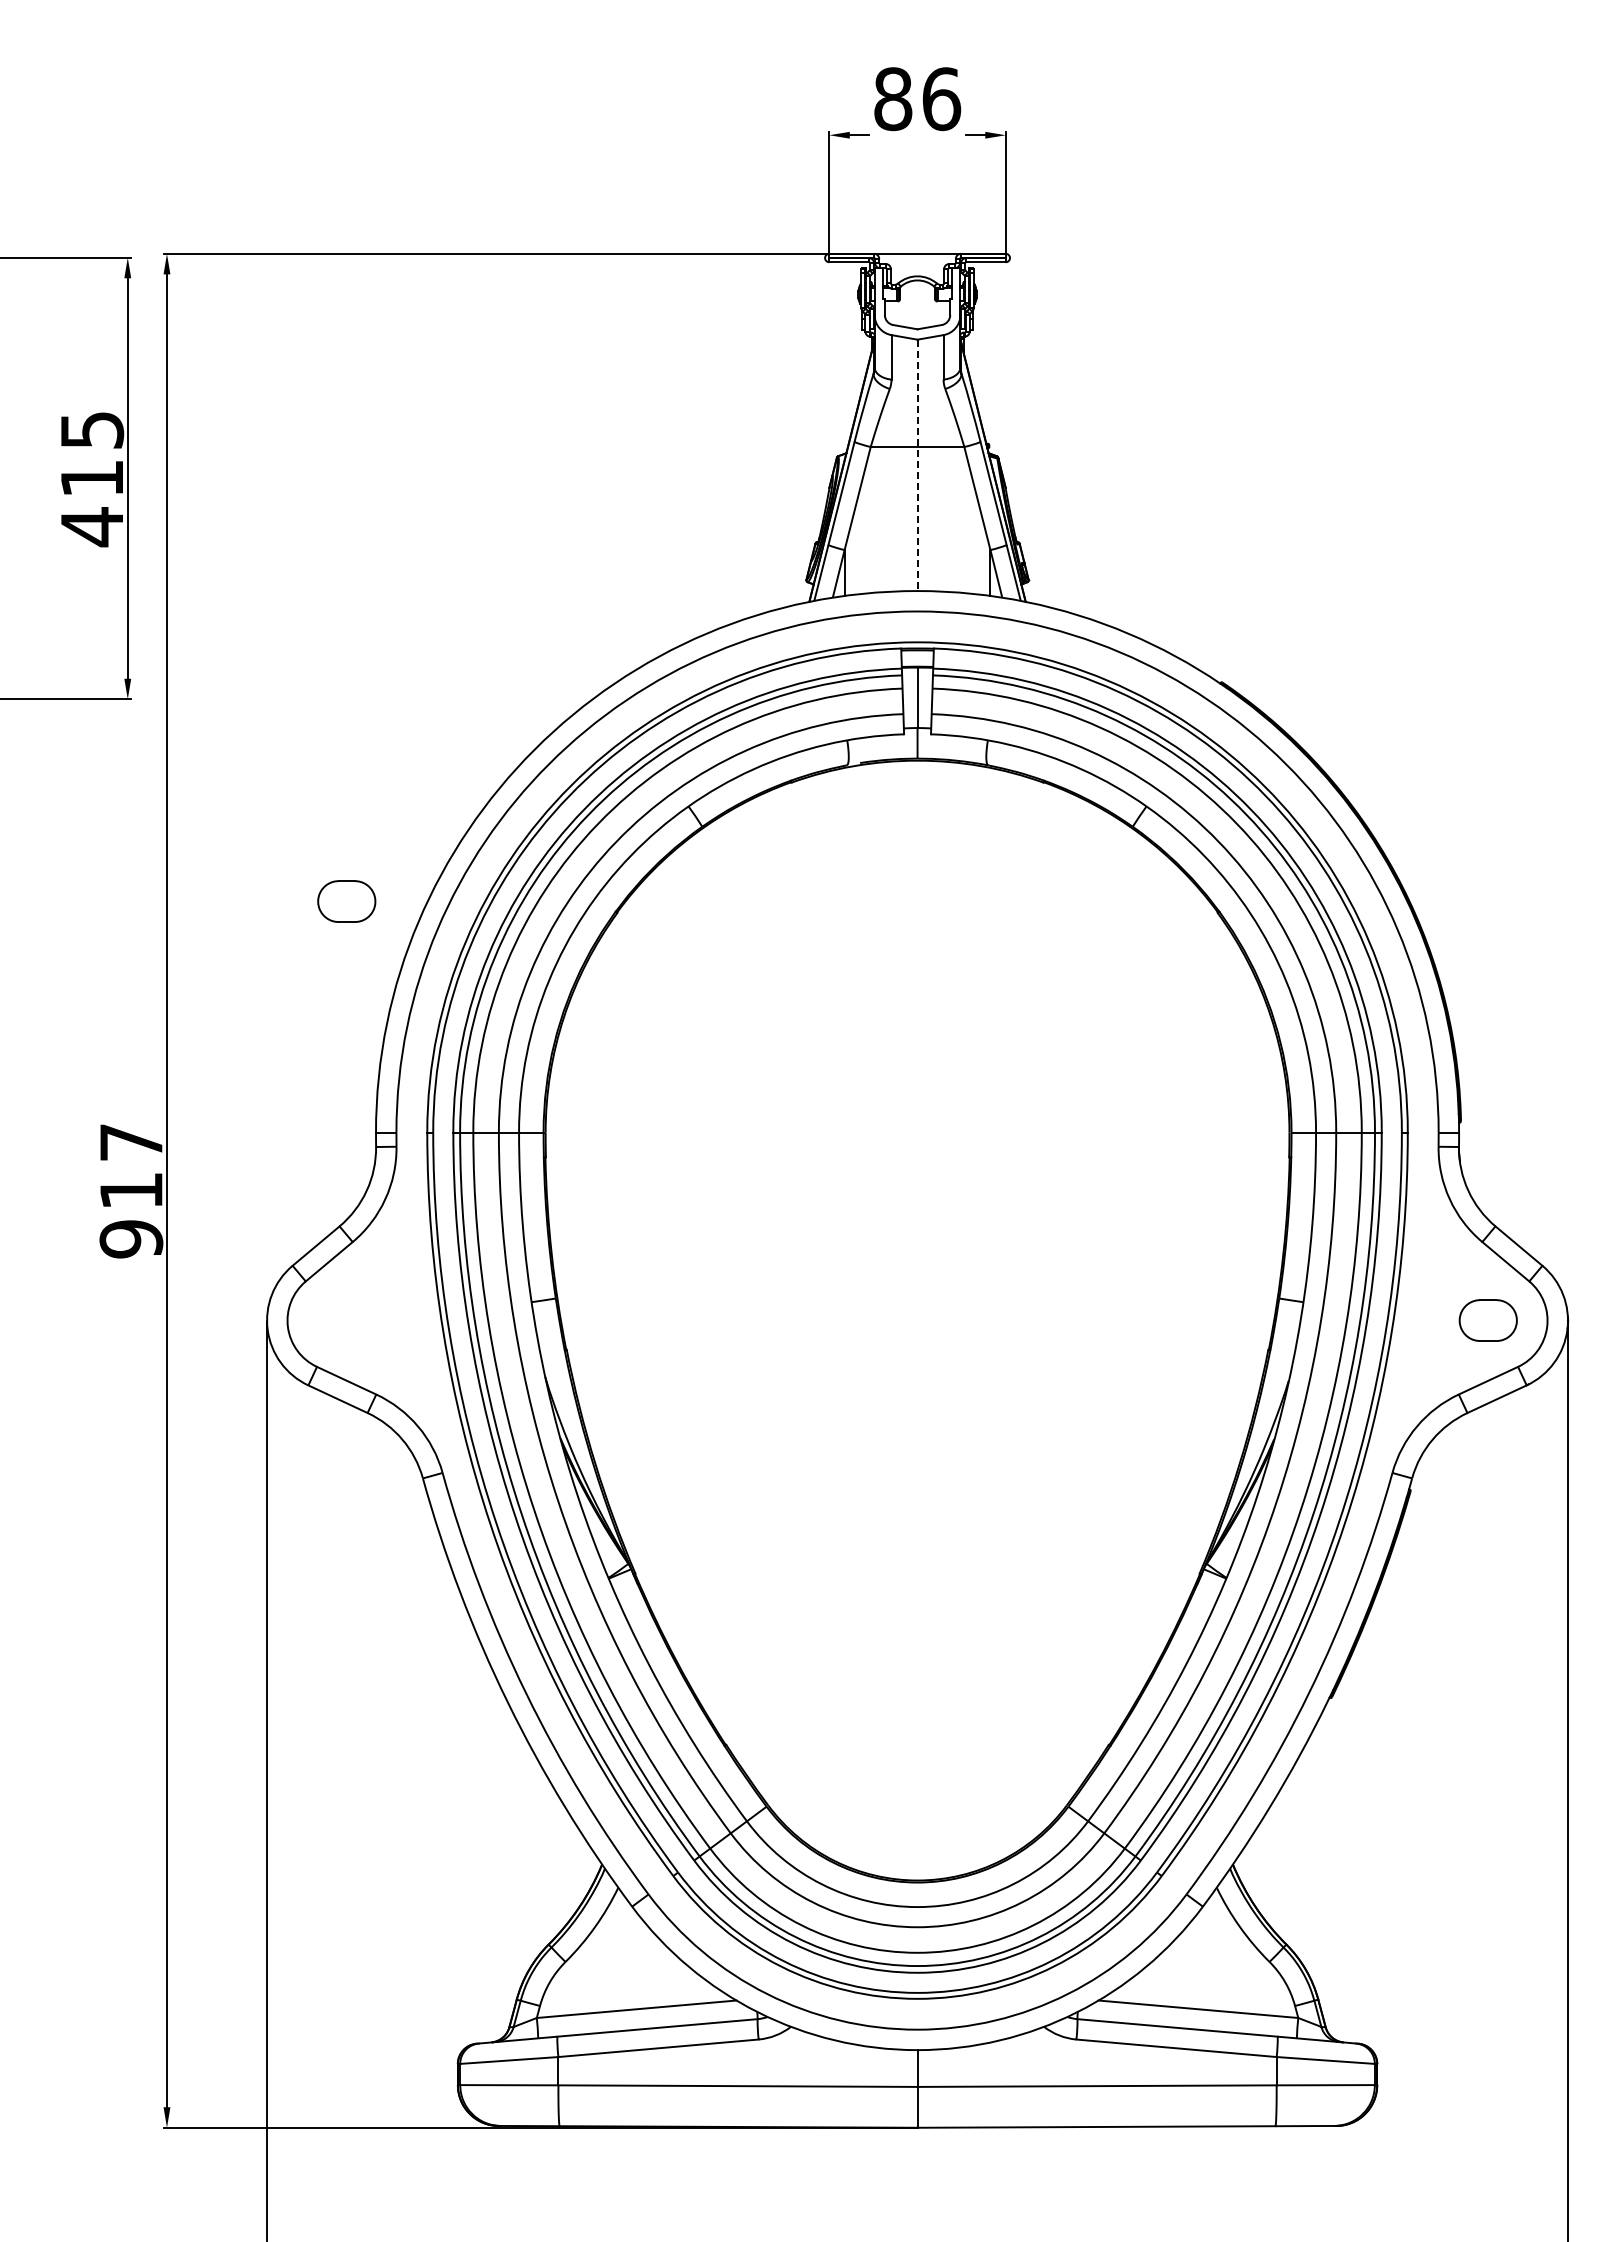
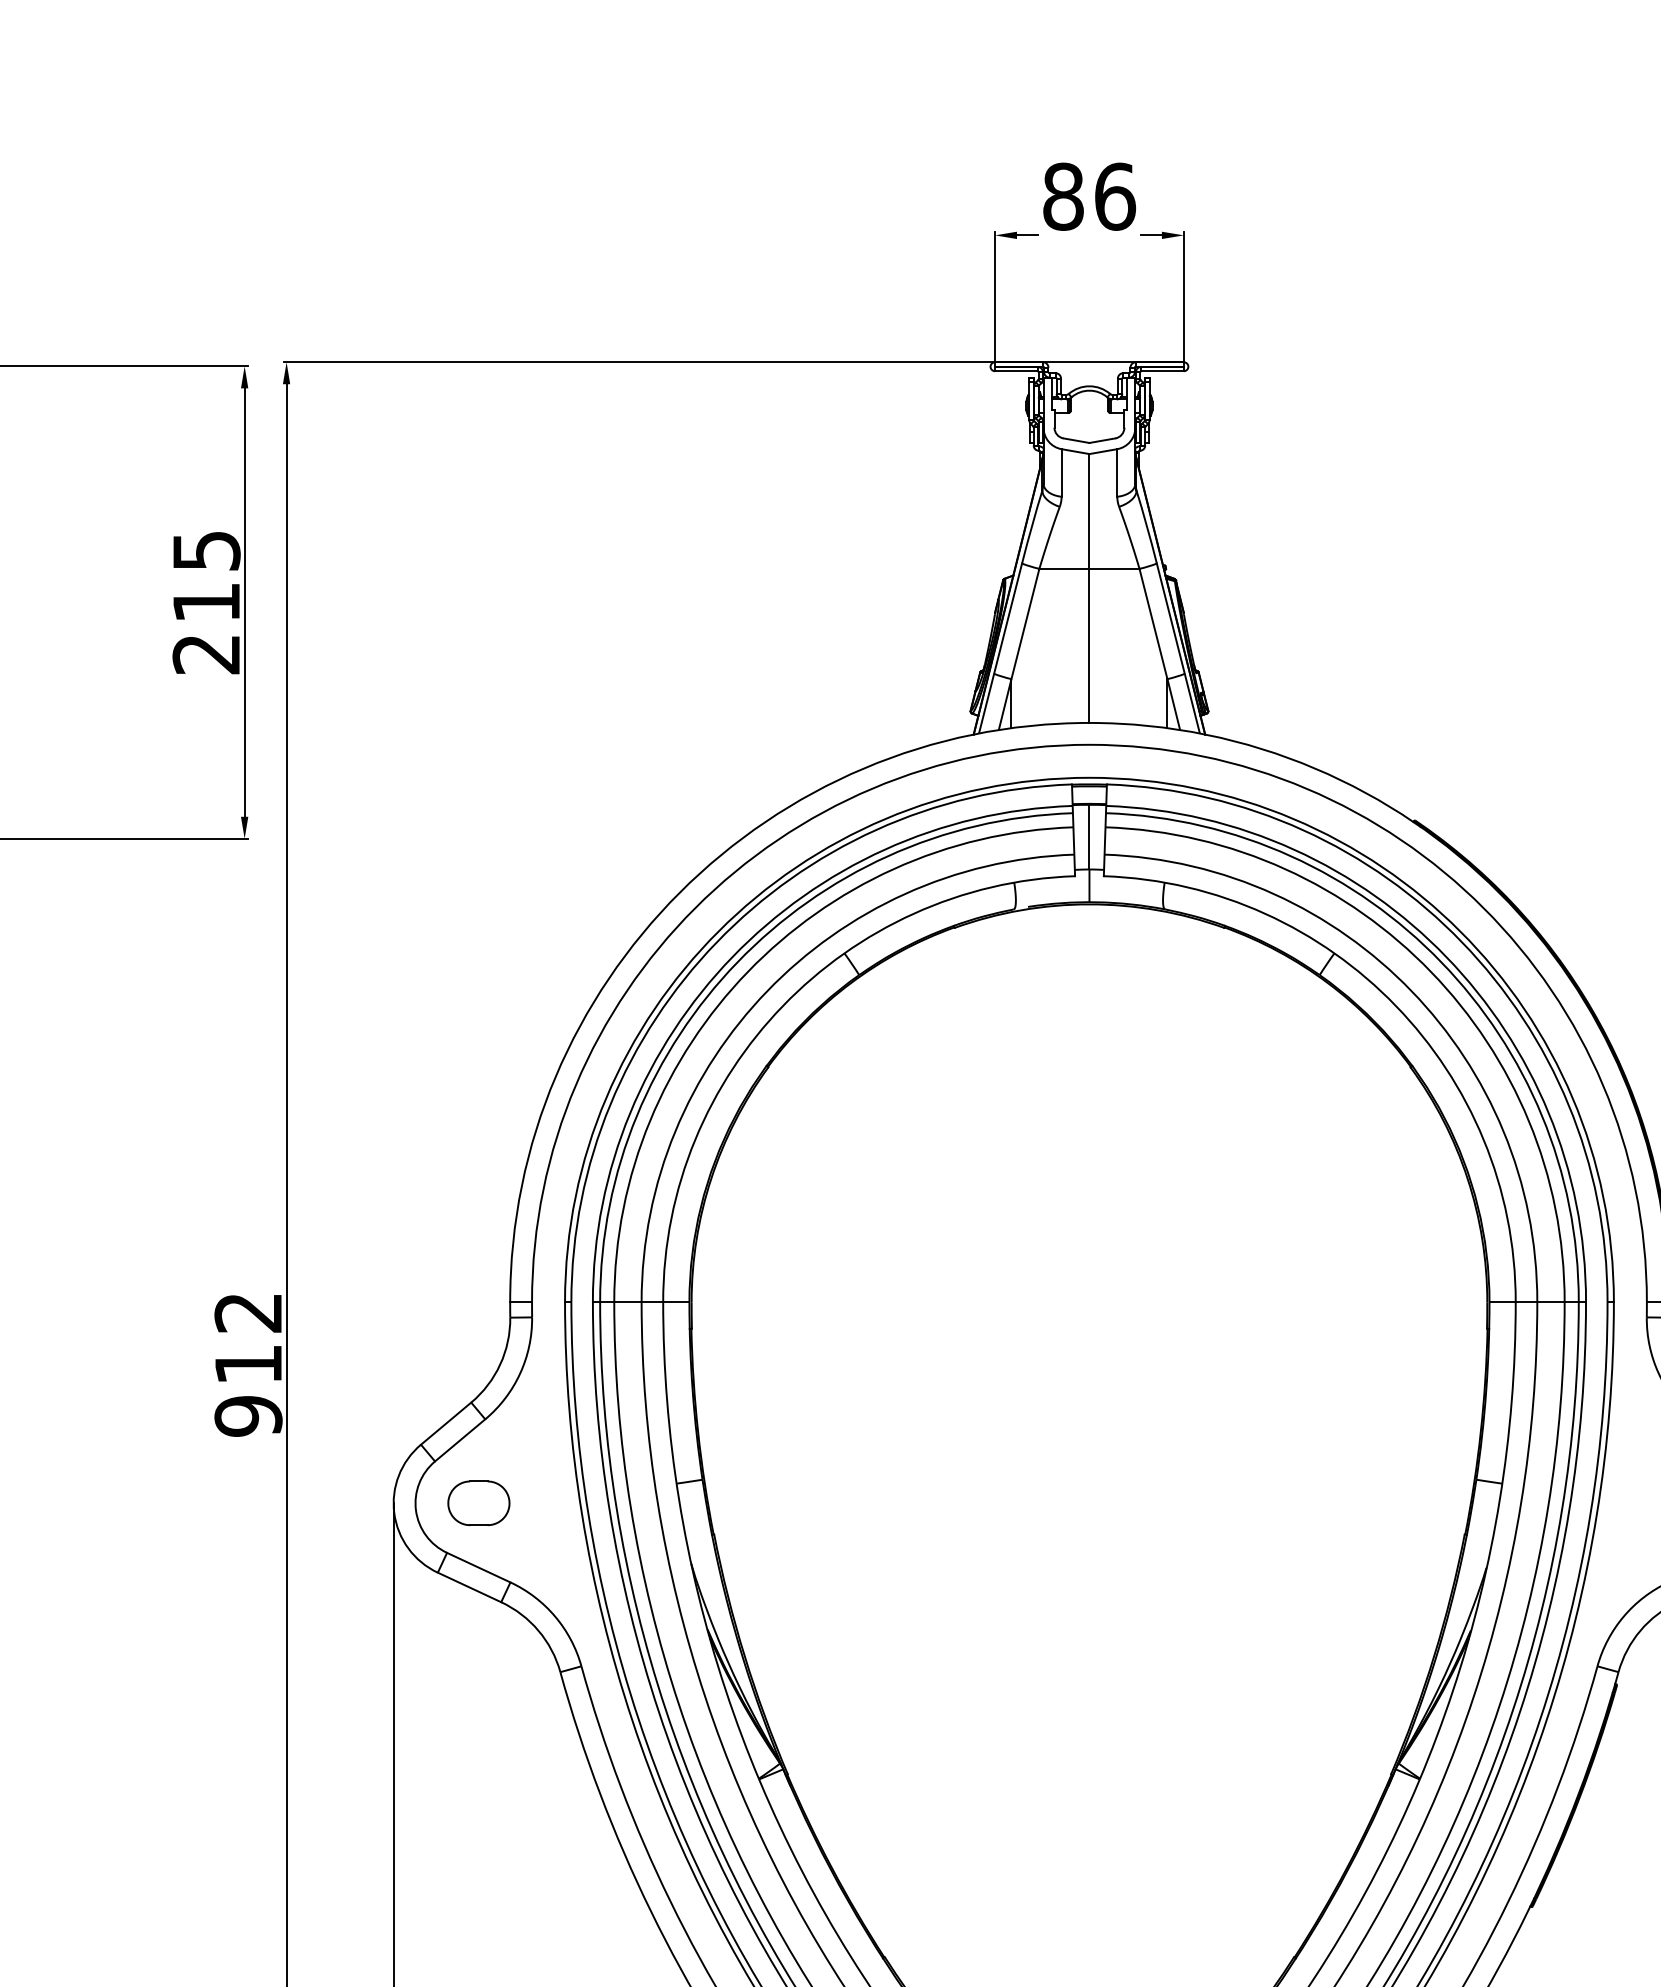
line: (917, 465) -> (1089, 588), dashed -> solid
text: (91, 527) -> (205, 654), 415 -> 215
part: (346, 901) -> (478, 1503), moved
text: (130, 1142) -> (247, 1312), 917 -> 912

